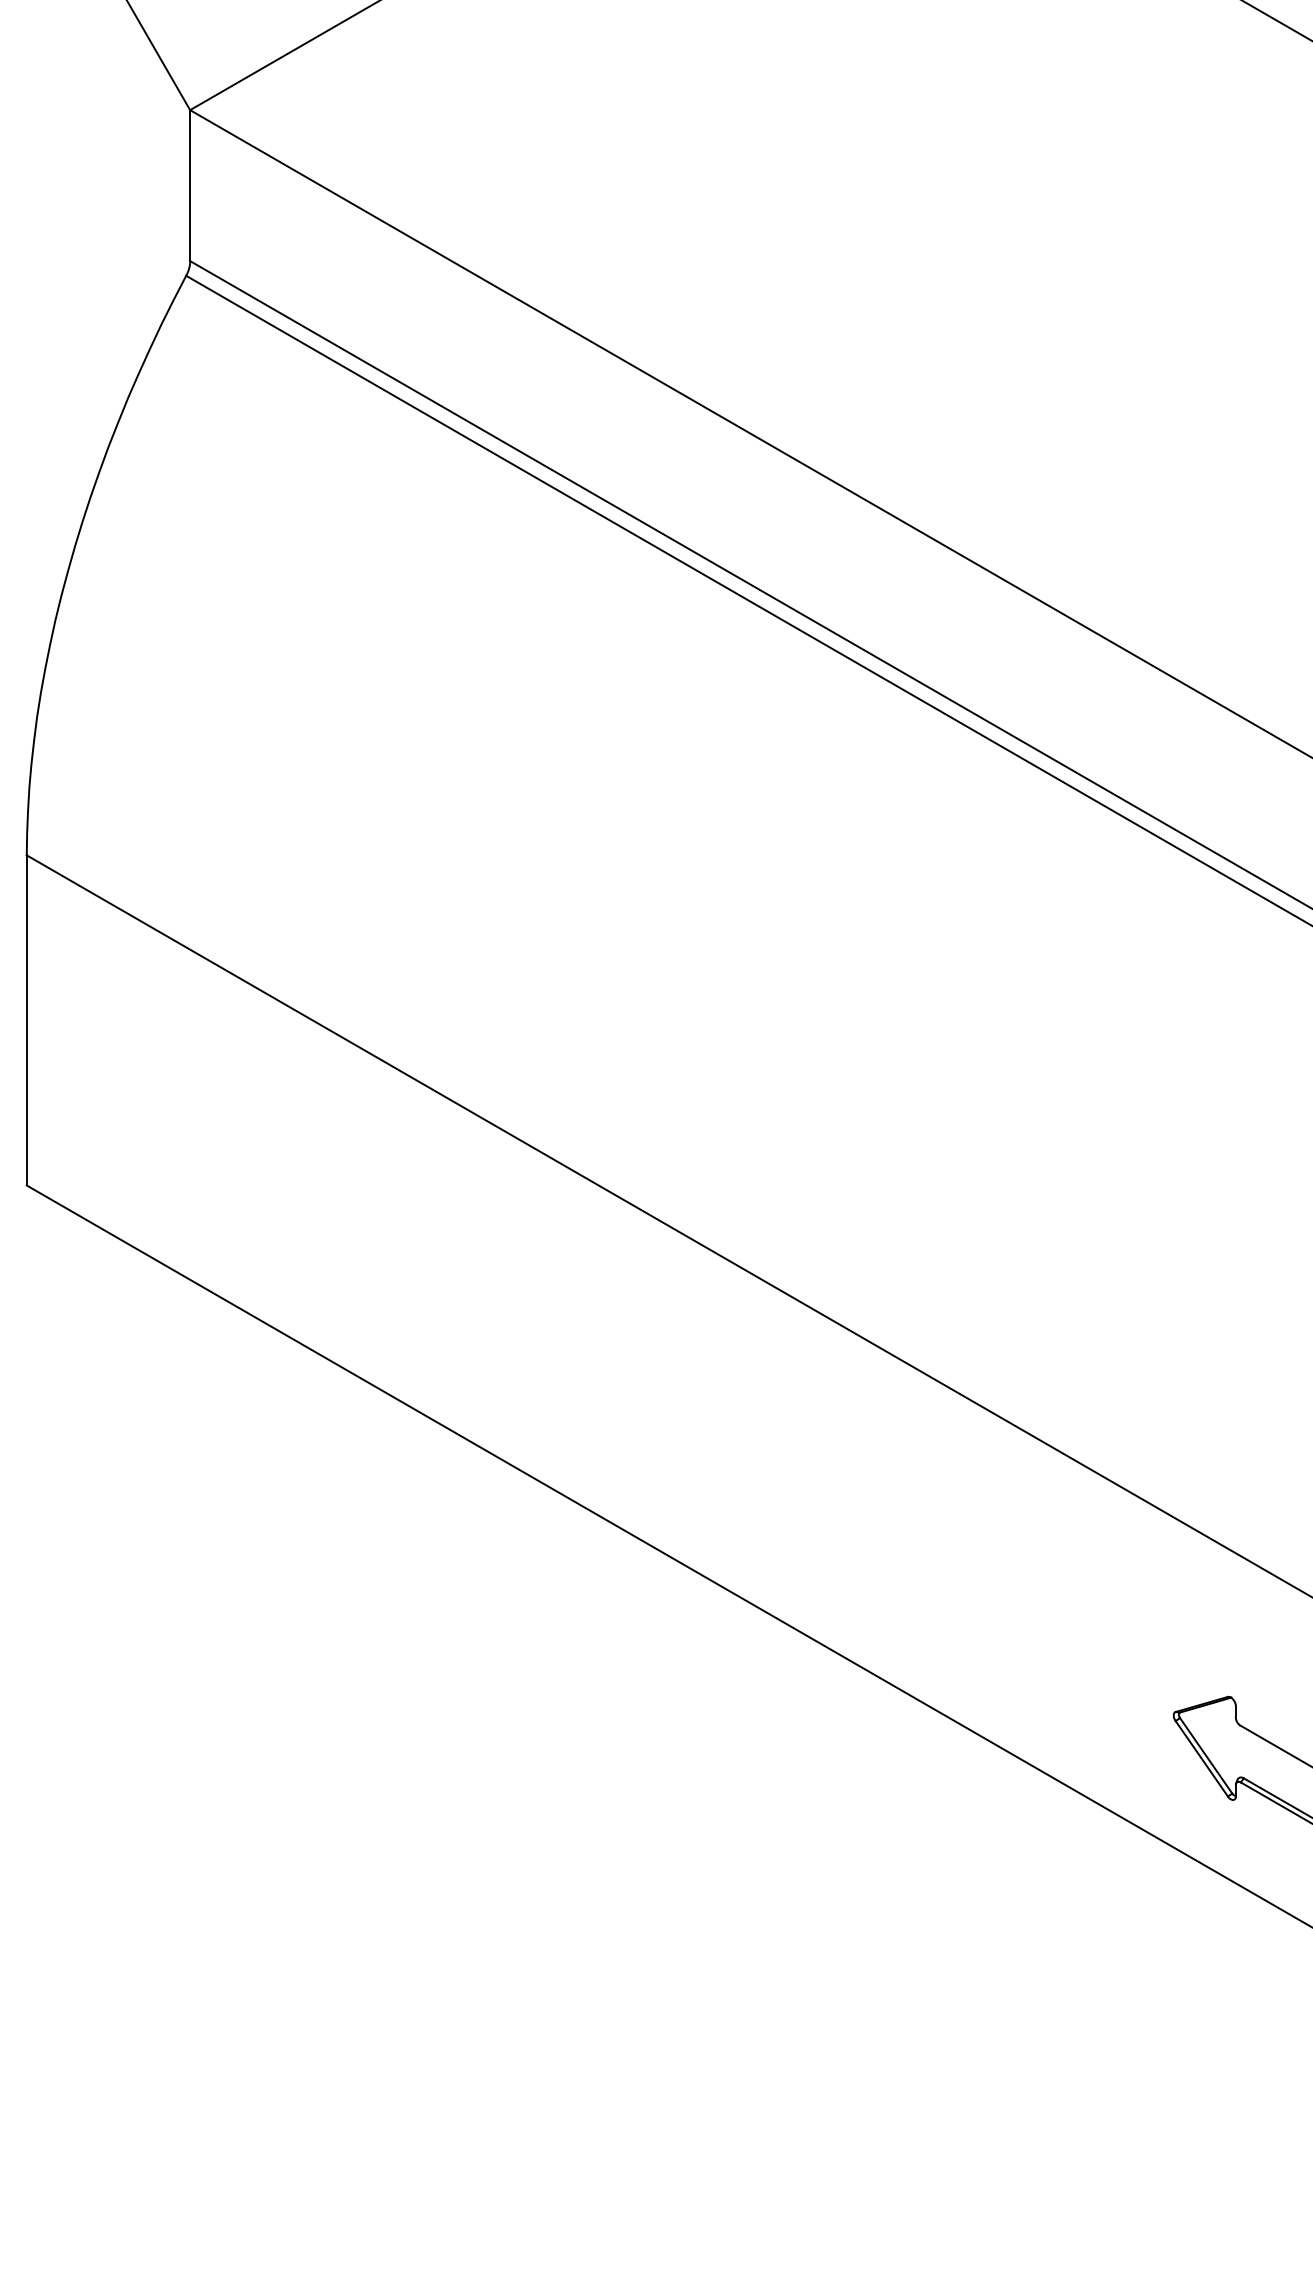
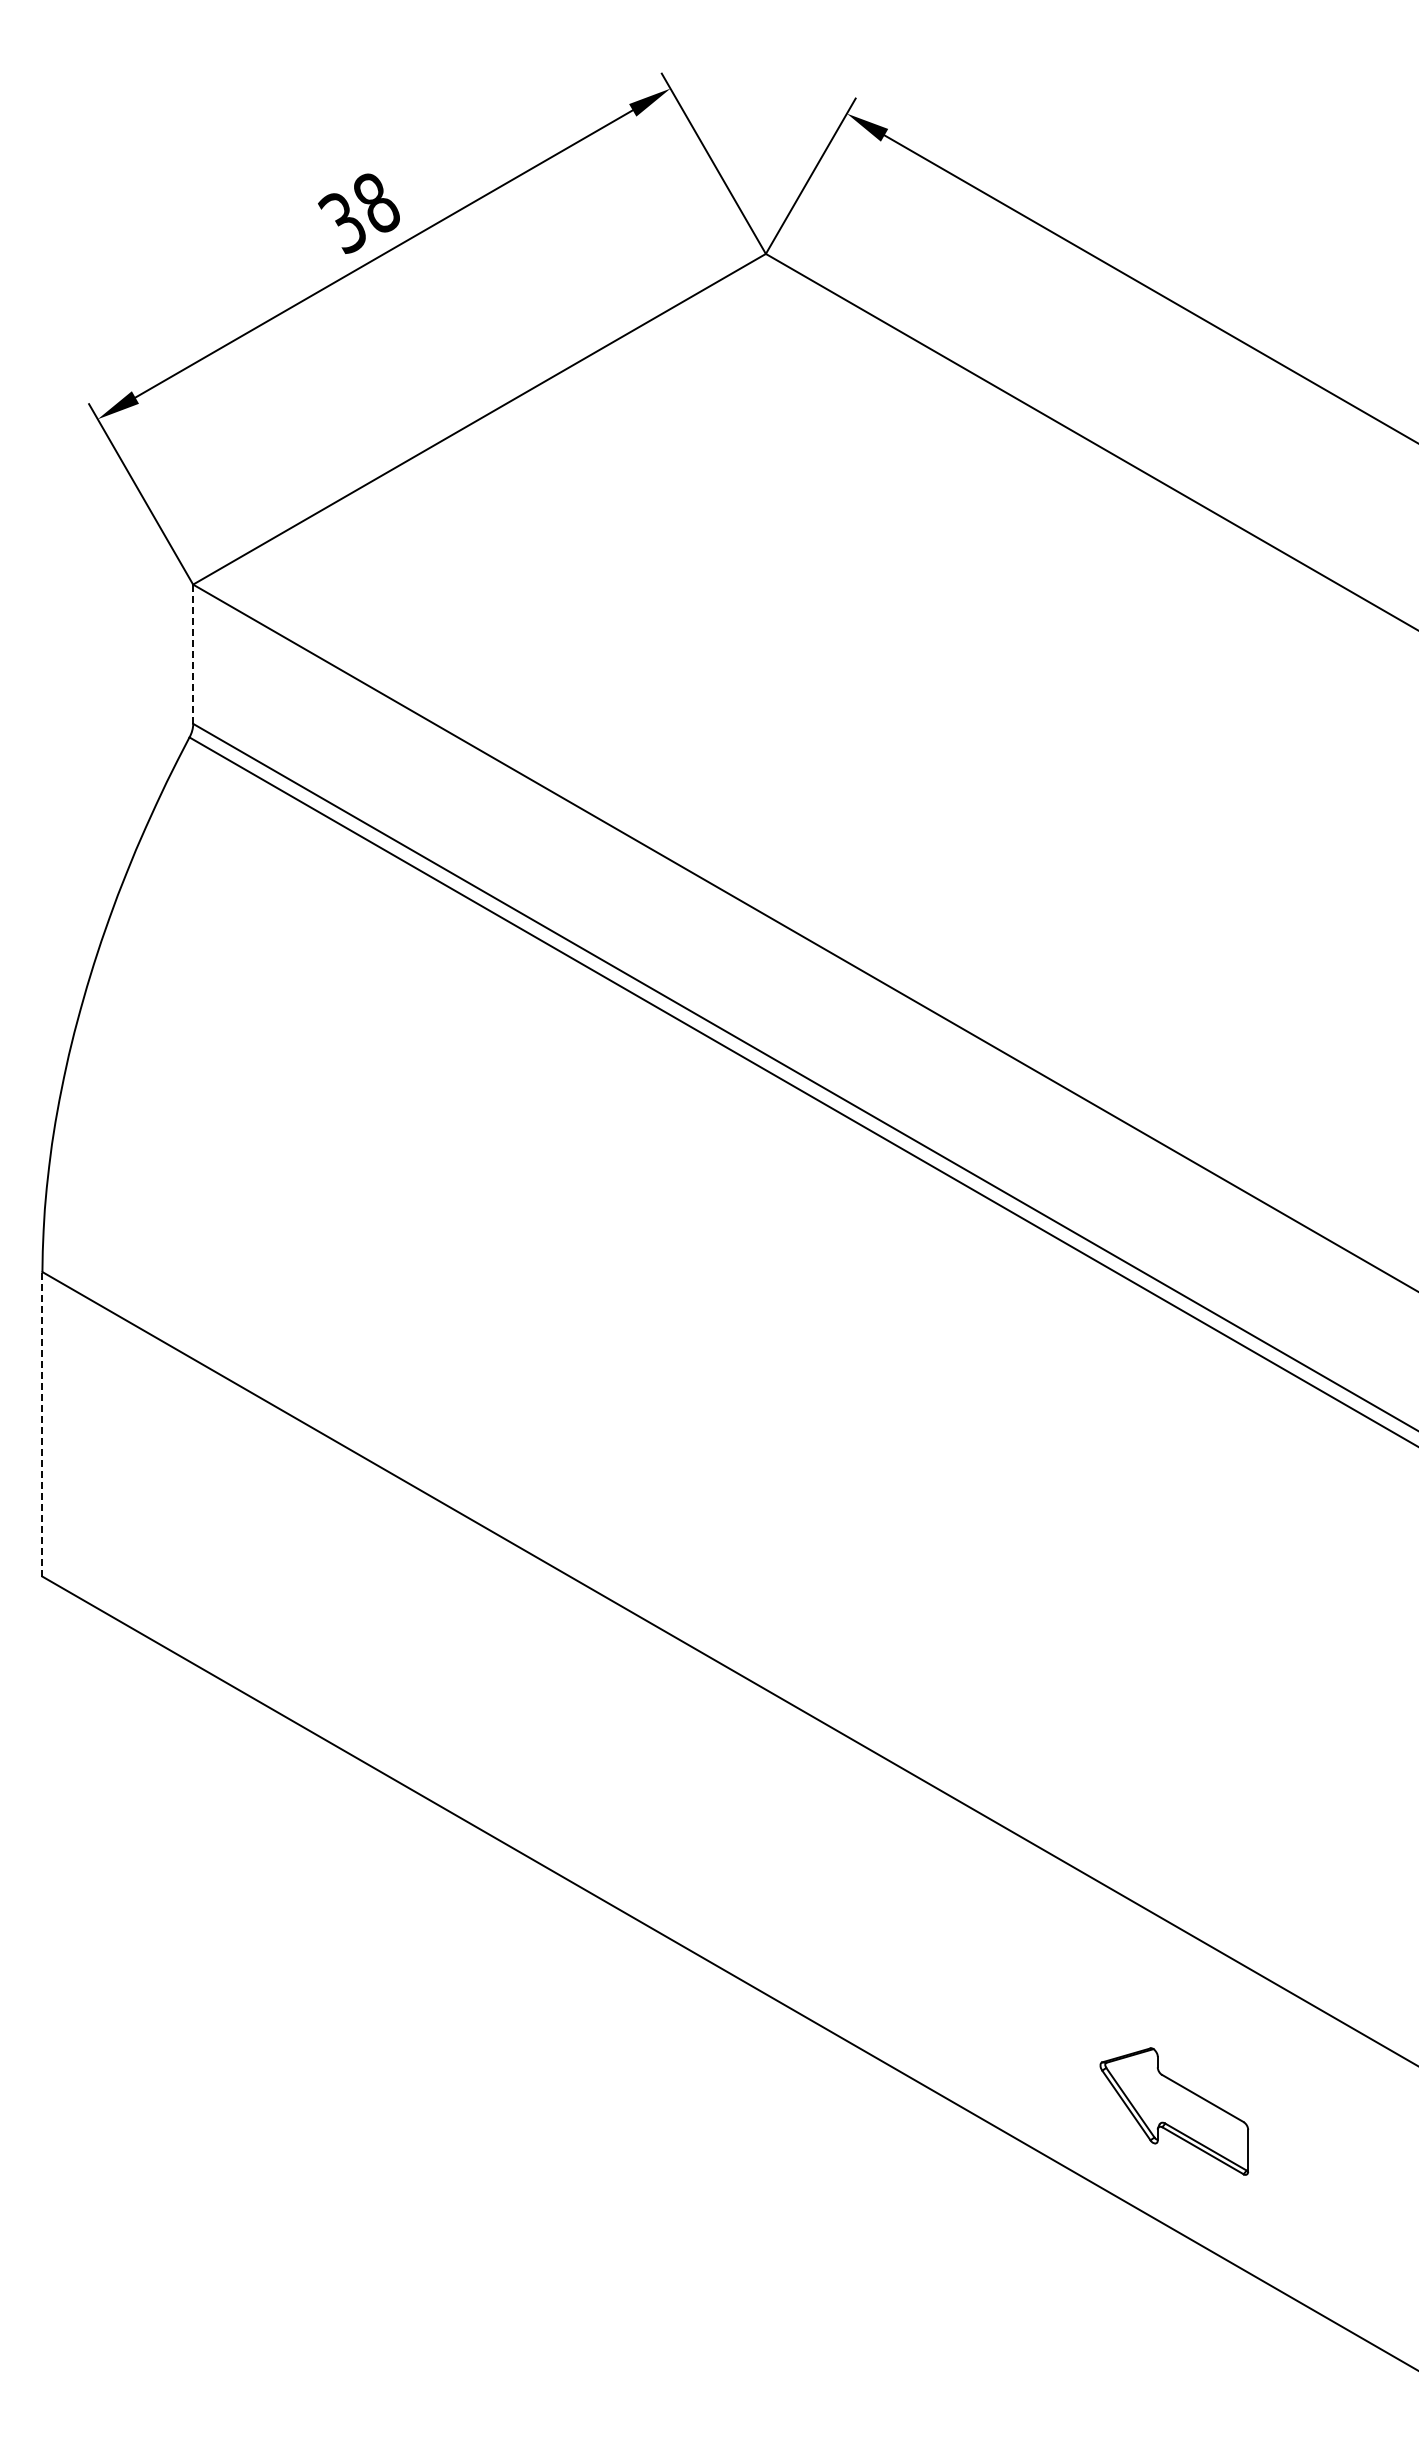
line: (190, 185) -> (193, 654), solid -> dashed
line: (26, 1019) -> (42, 1423), solid -> dashed

